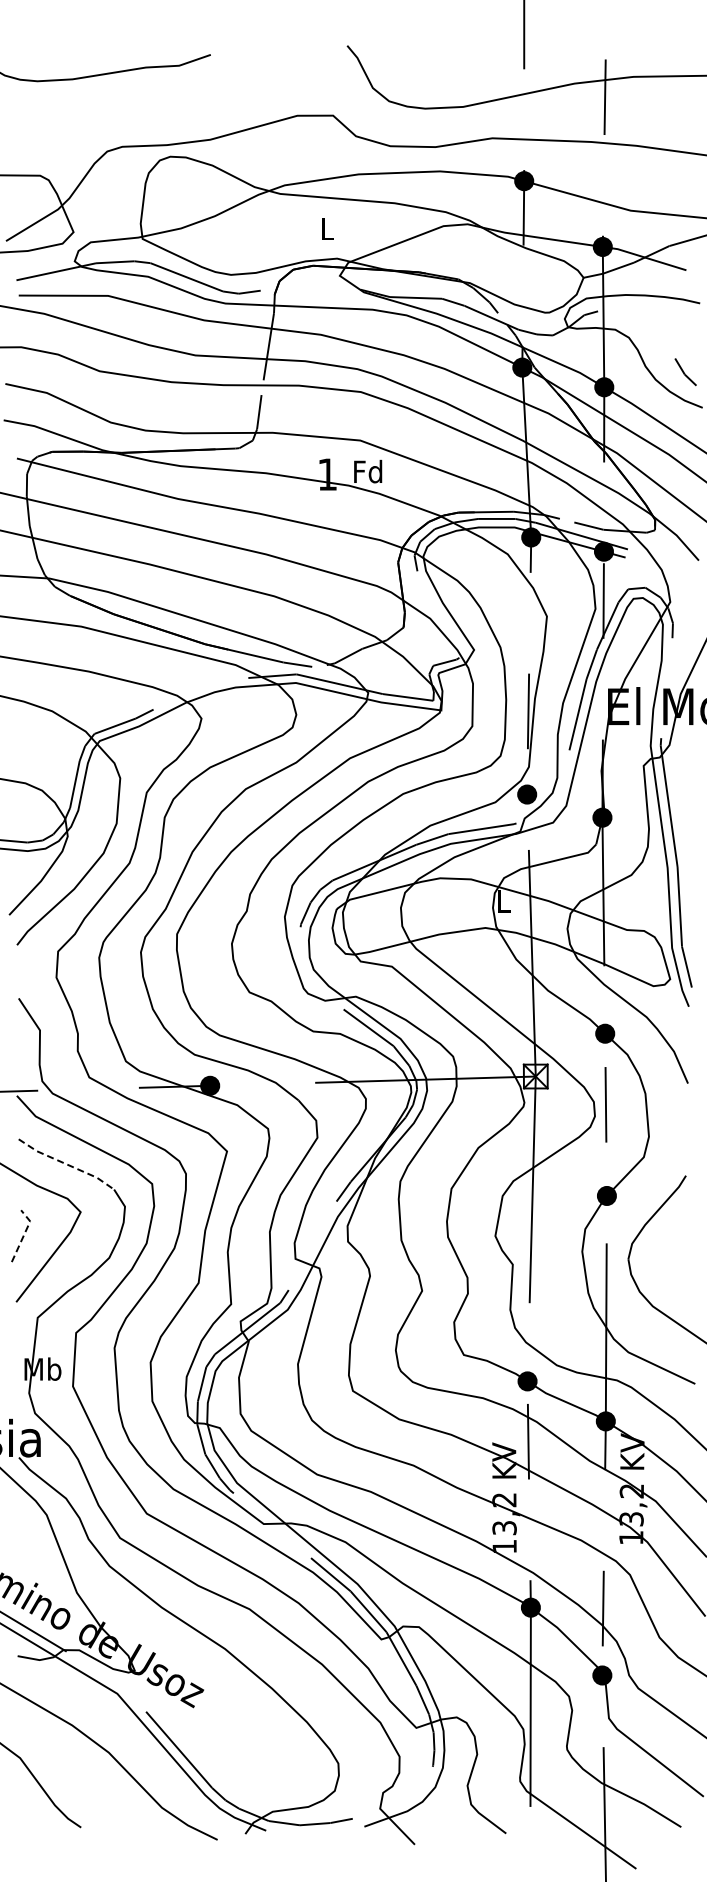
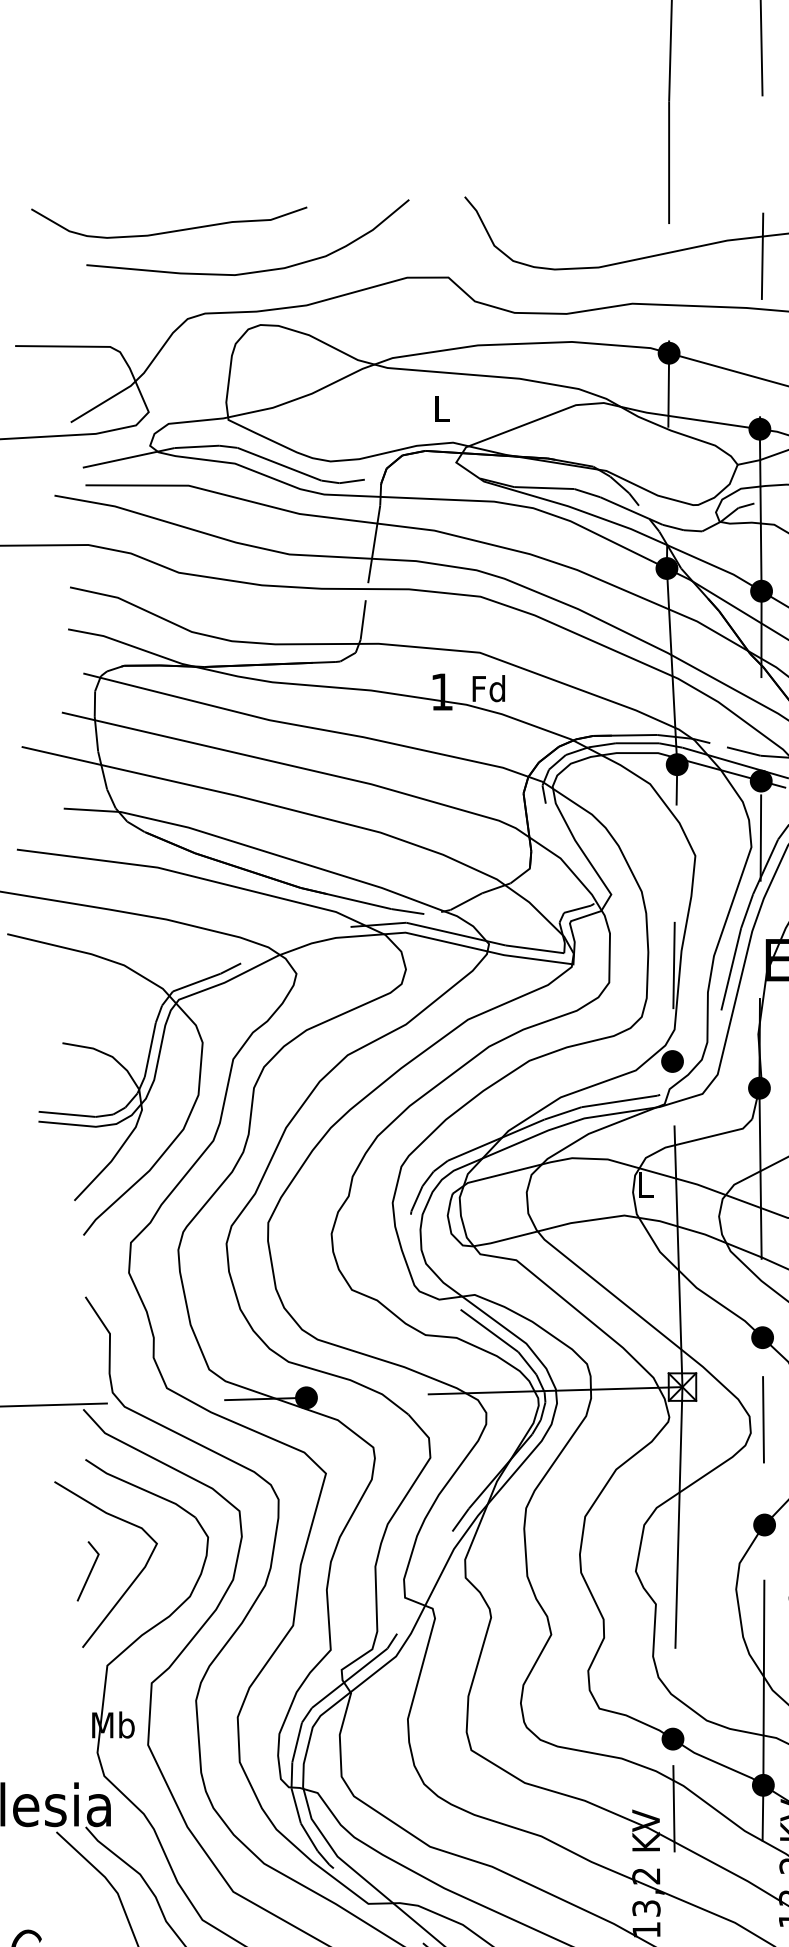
curve: (160, 110) -> (249, 271), added
line: (67, 1164) -> (141, 1488), dashed -> solid
line: (24, 1234) -> (92, 1569), dashed -> solid

